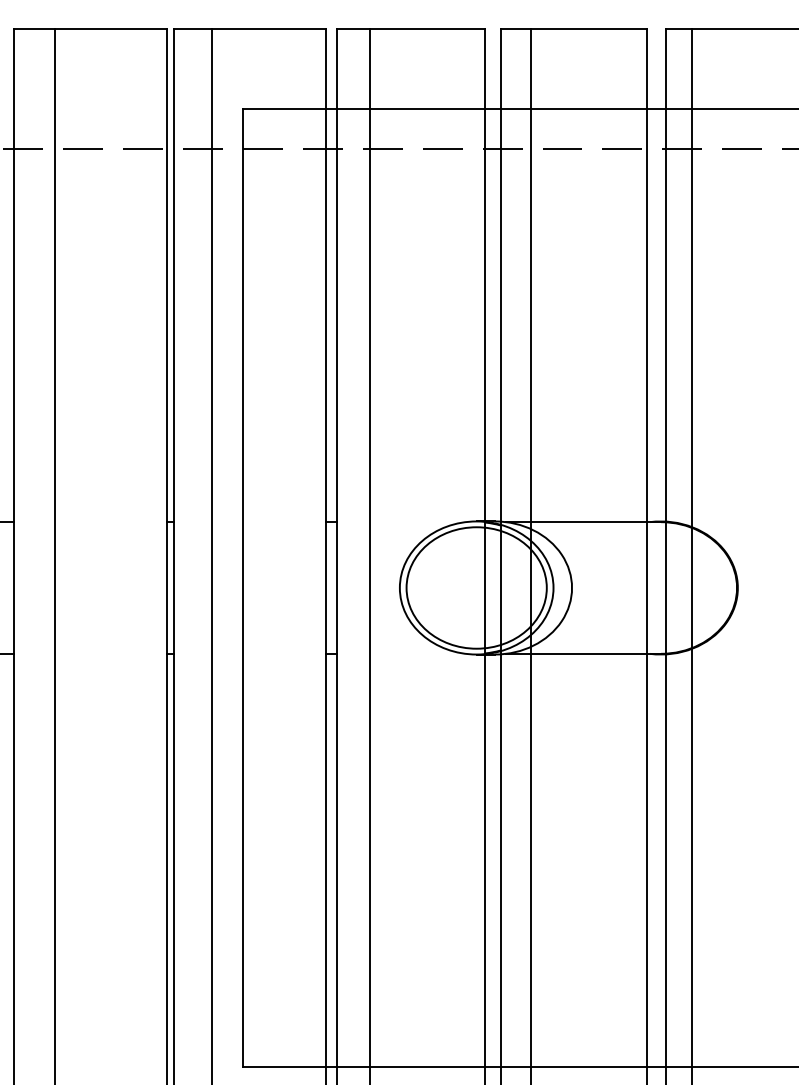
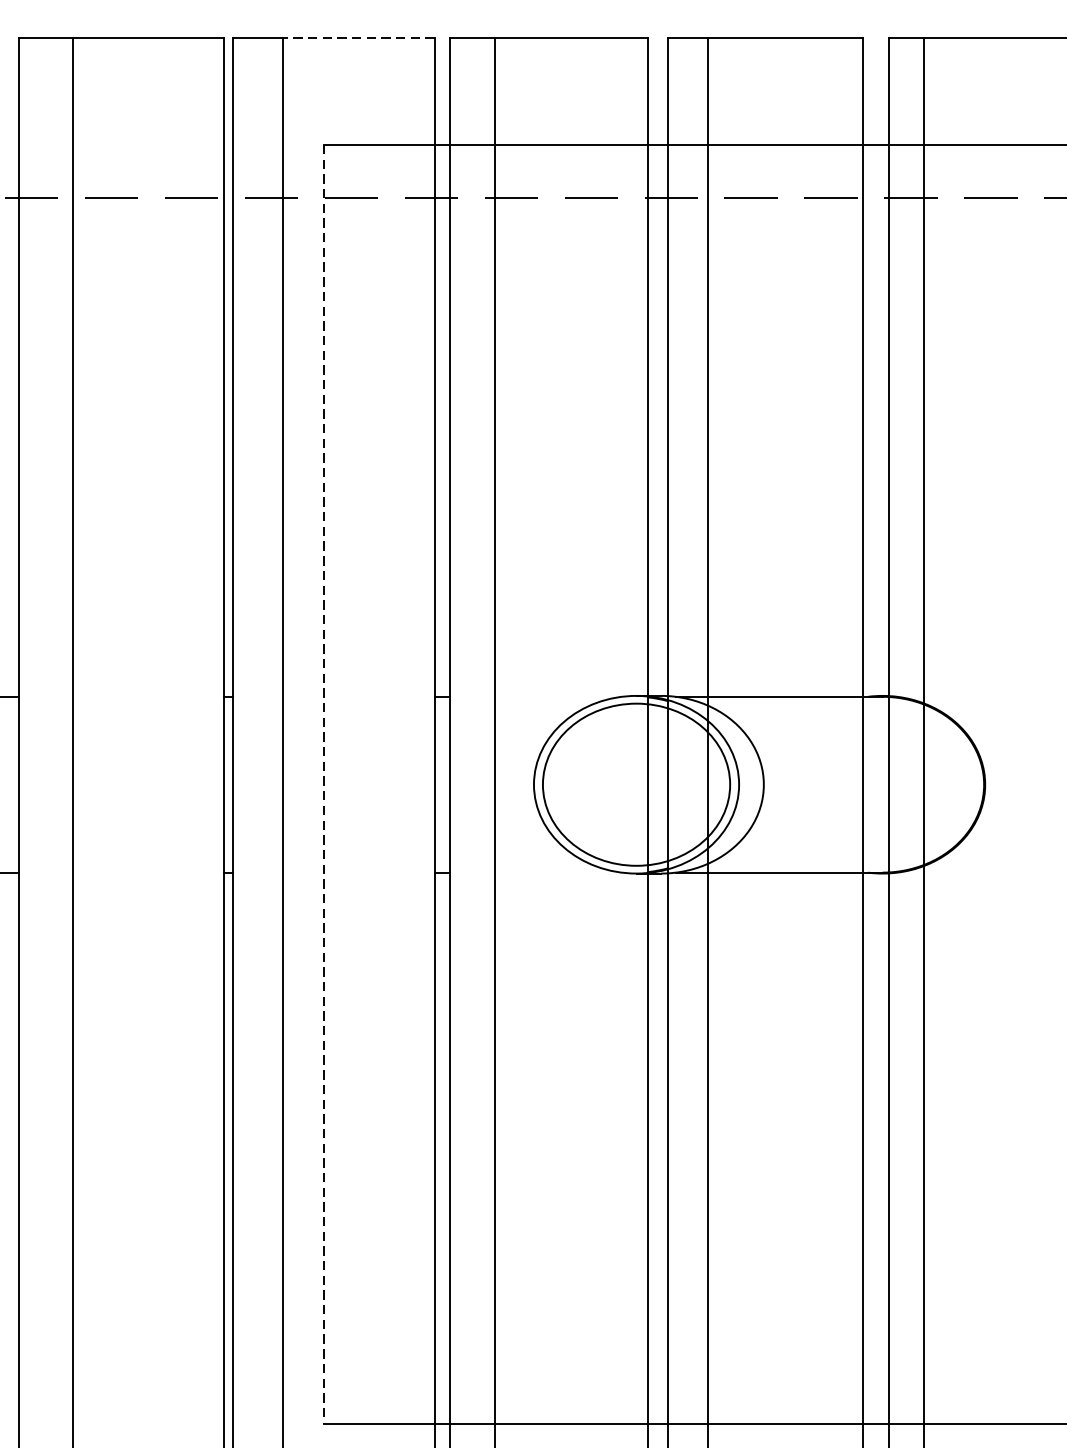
line: (268, 28) -> (358, 37), solid -> dashed
line: (242, 588) -> (323, 785), solid -> dashed

